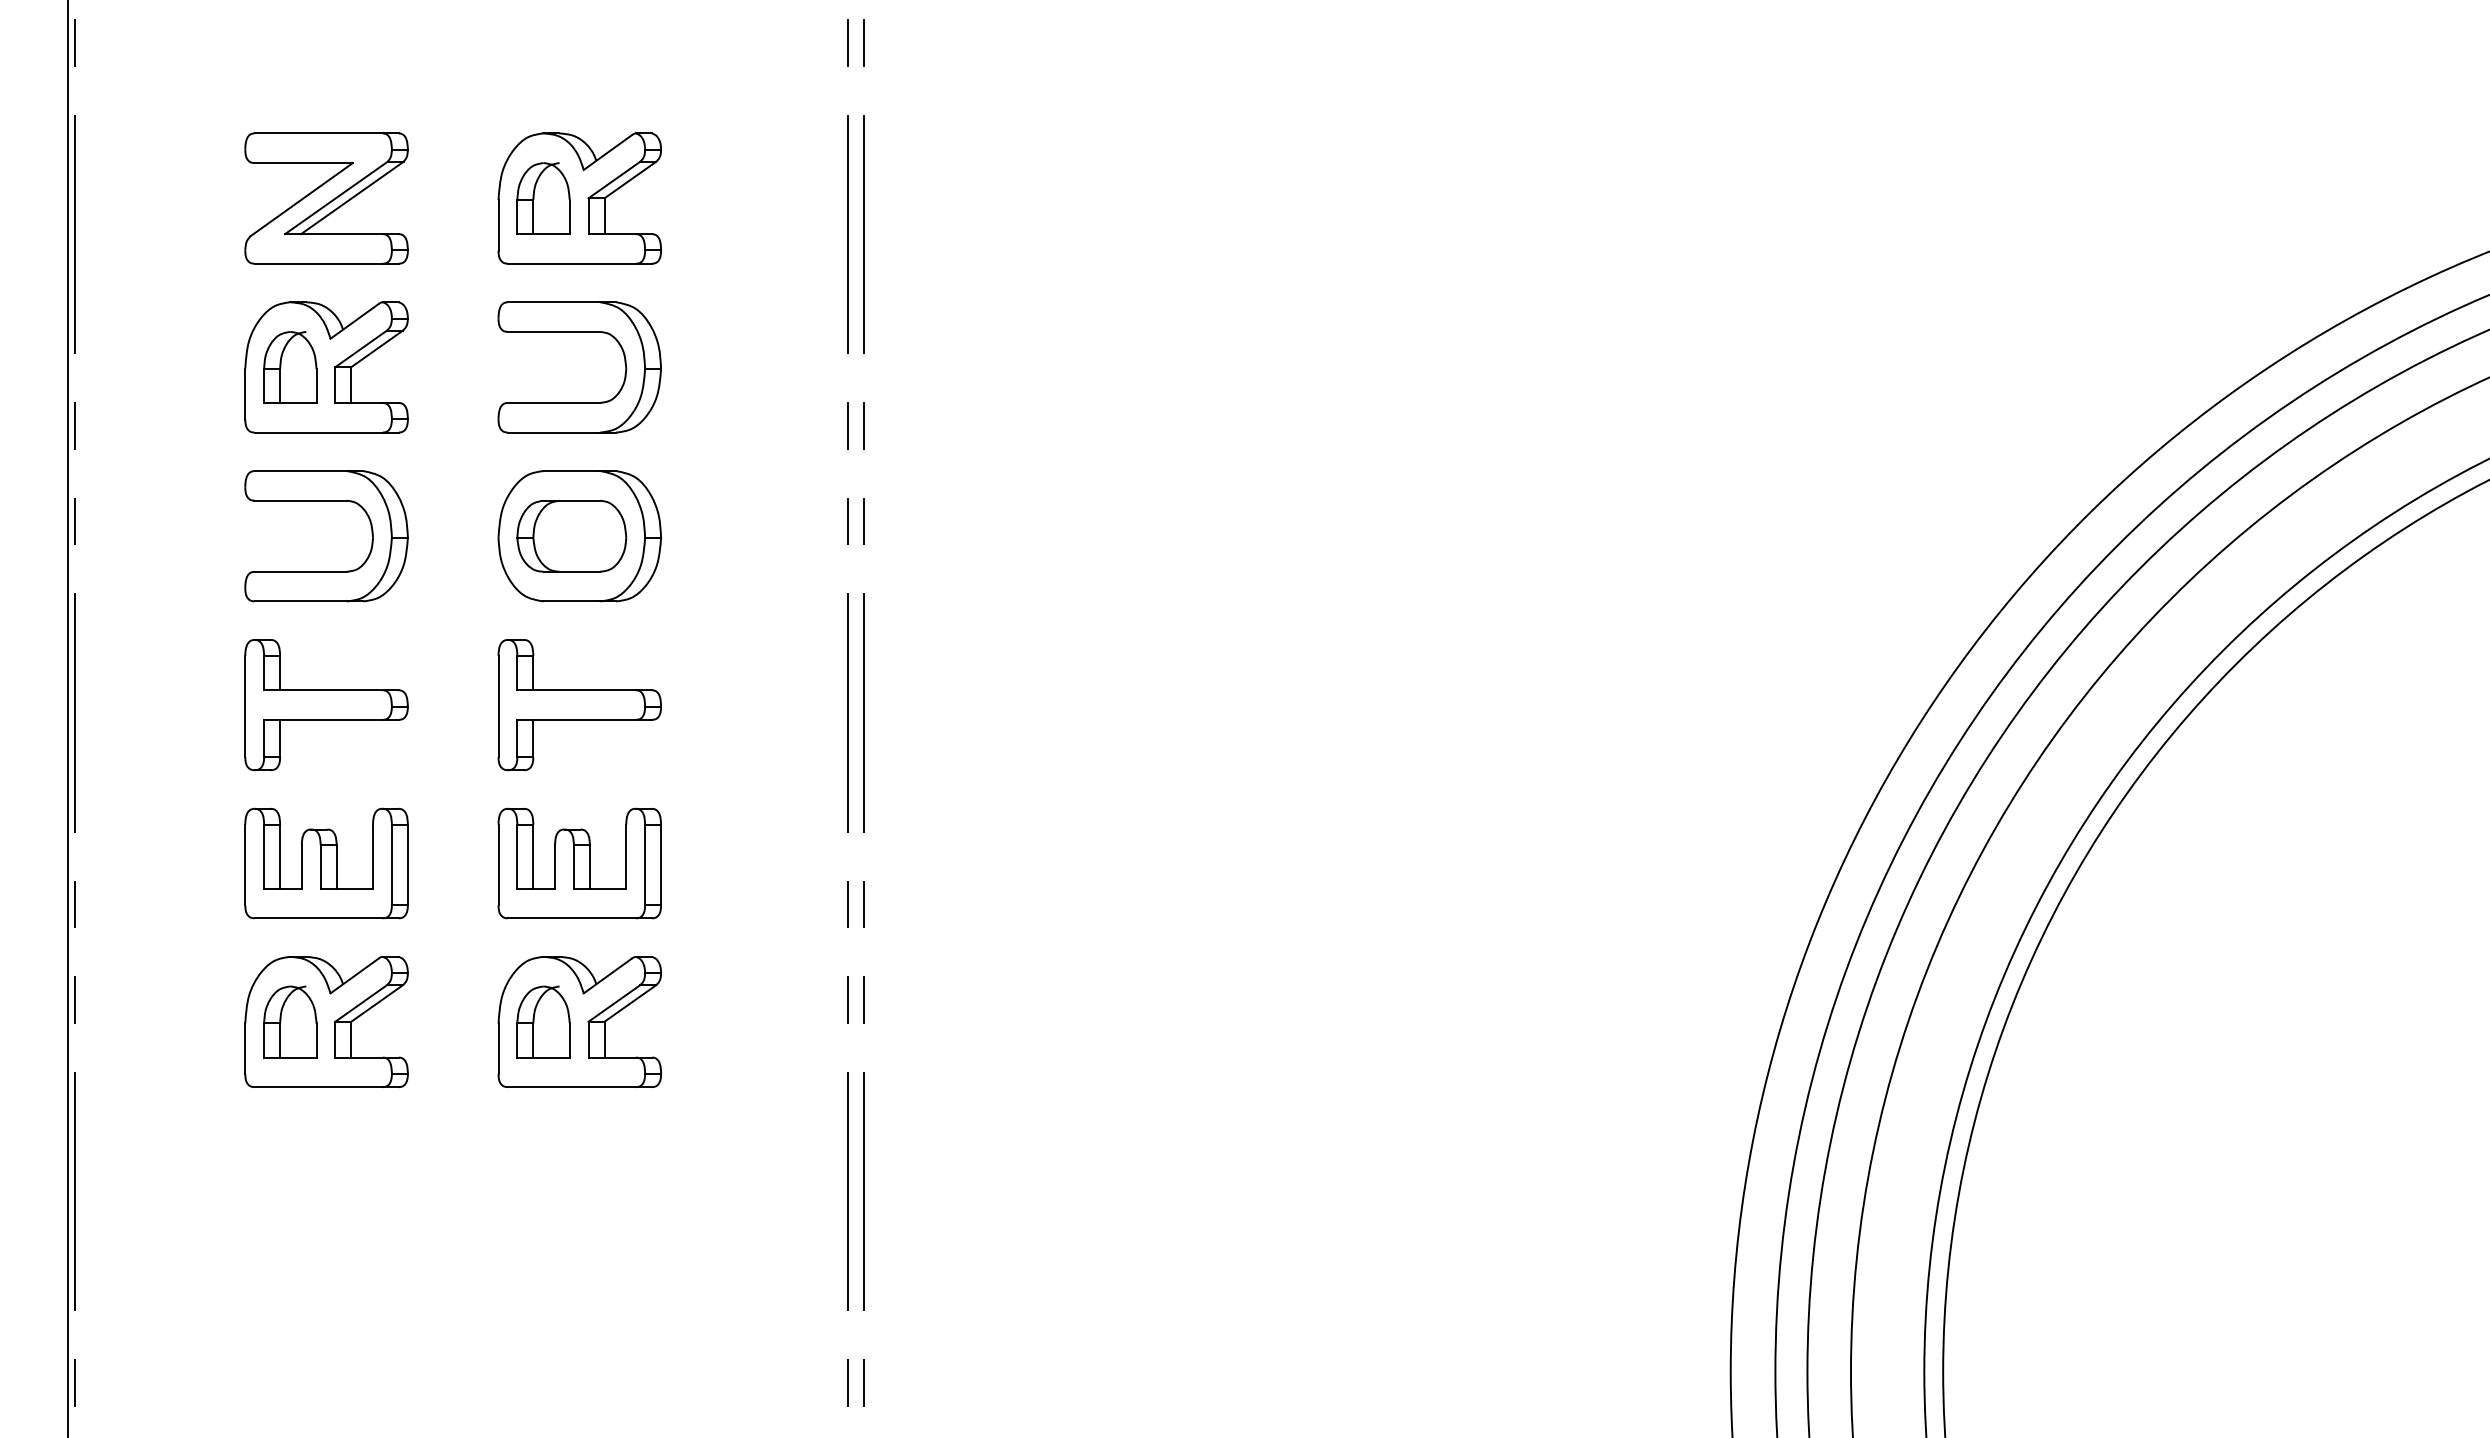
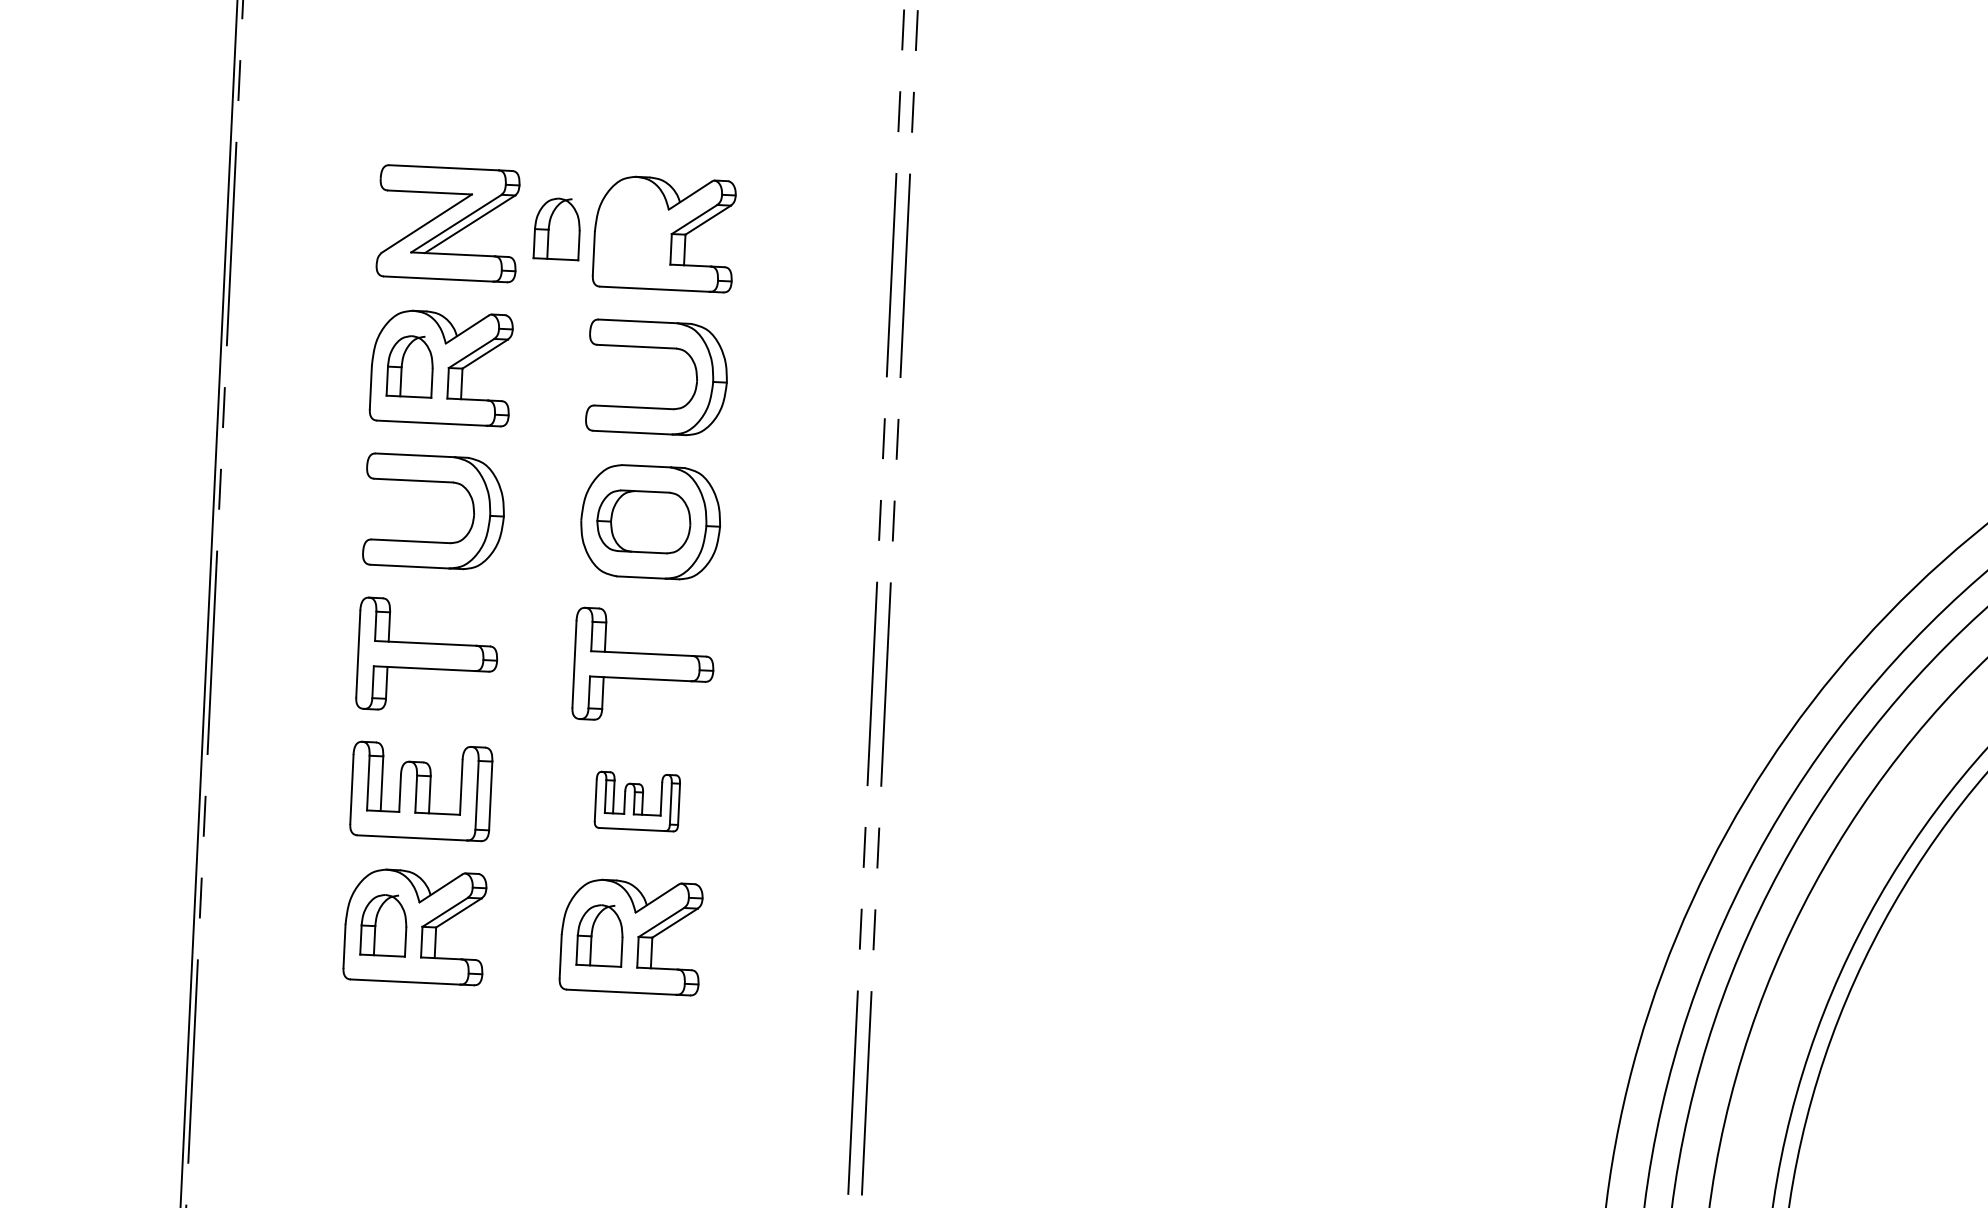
part: (543, 198) -> (557, 228), moved
part: (579, 863) -> (637, 801), size x0.6

